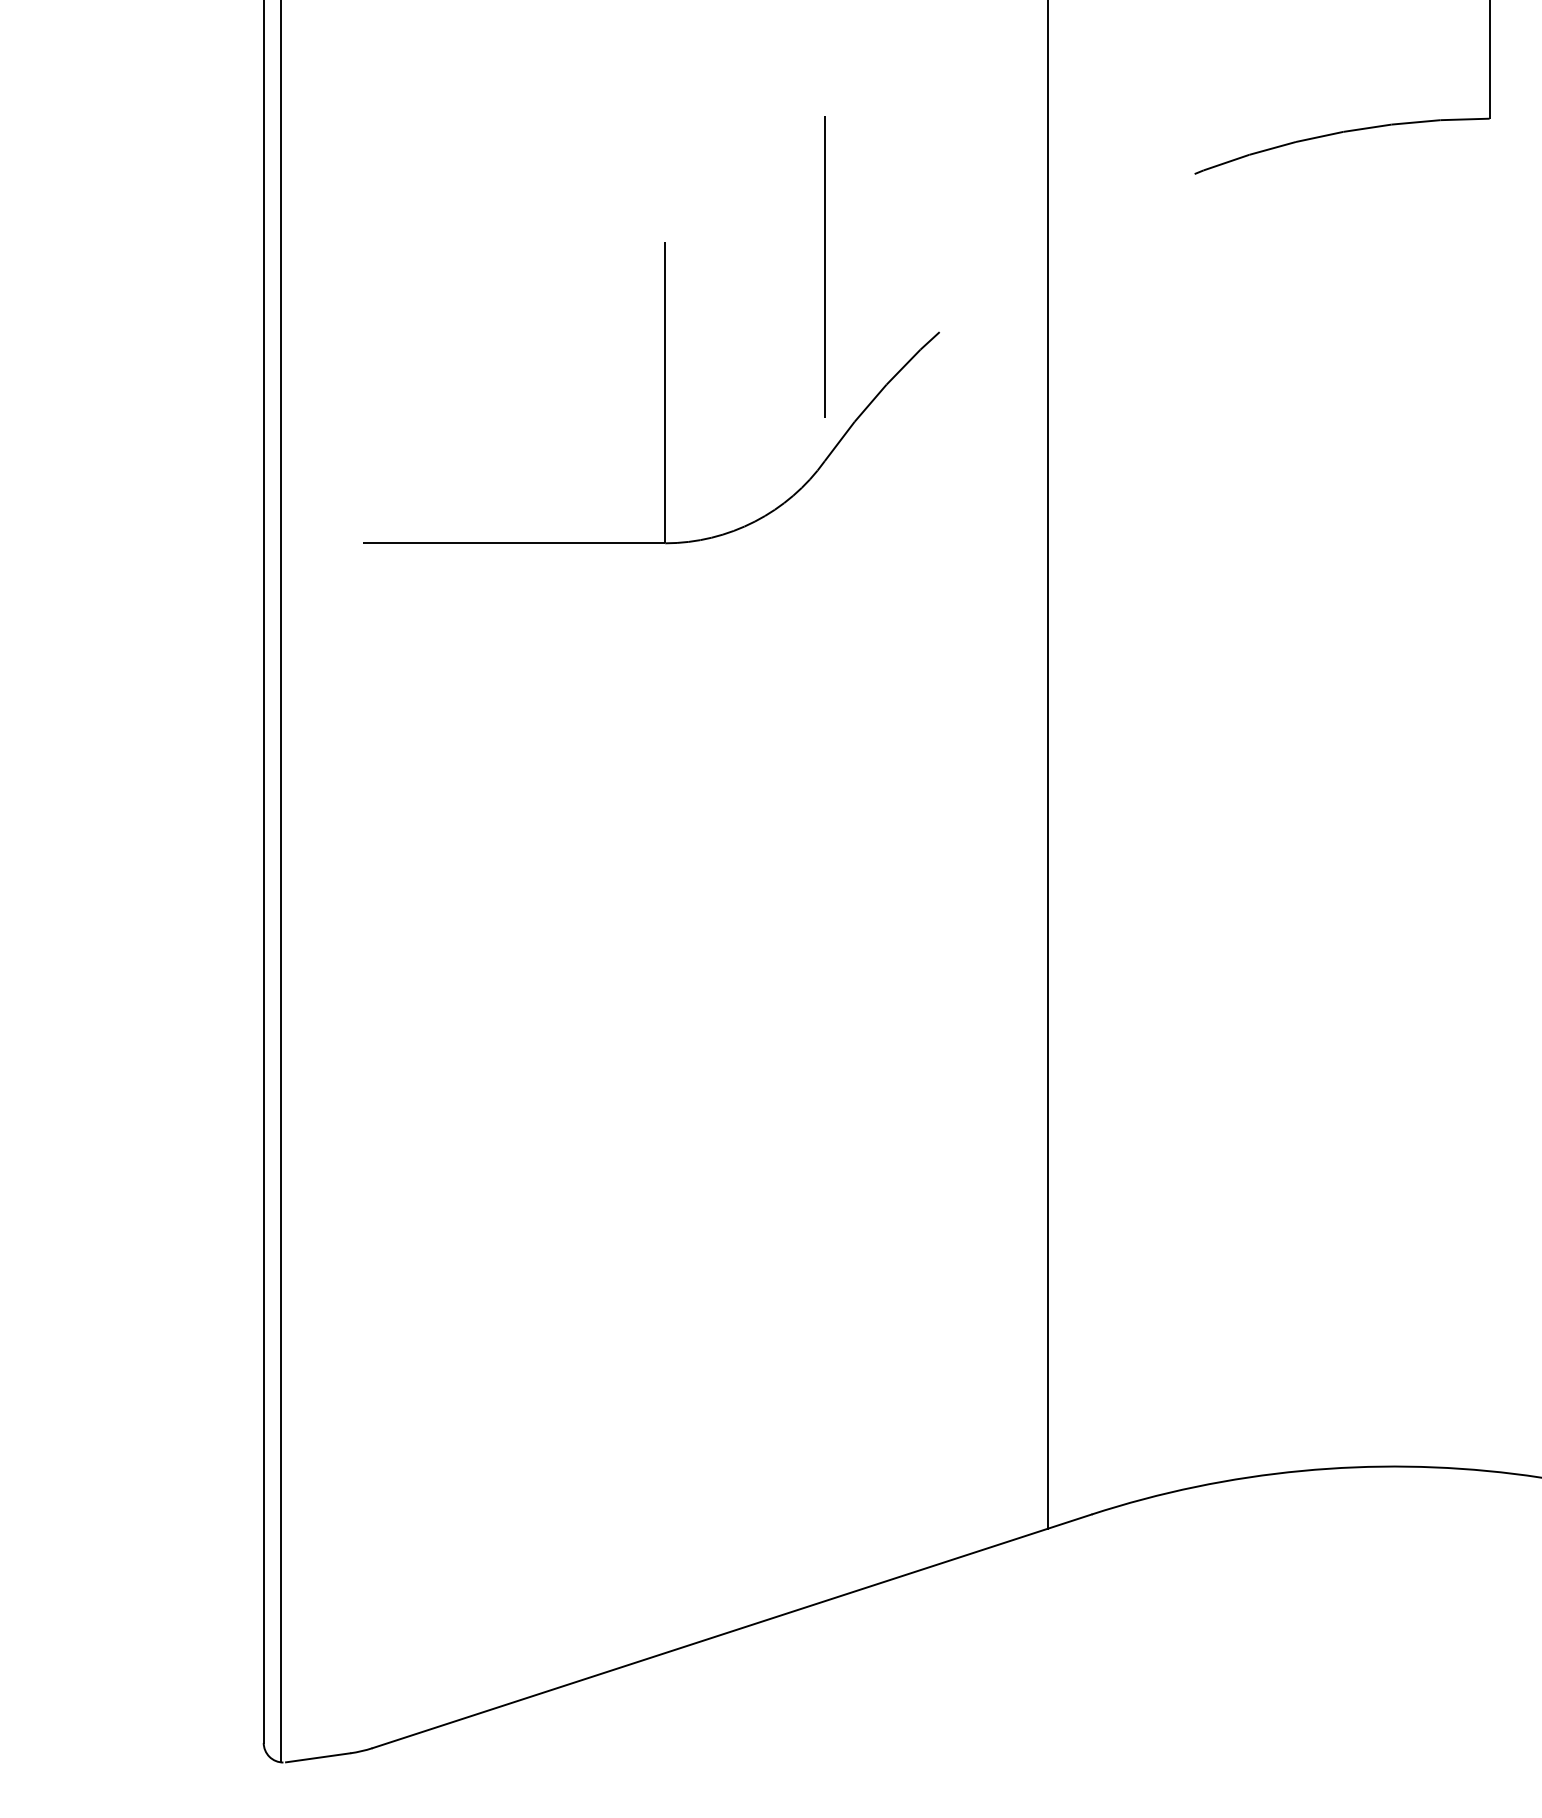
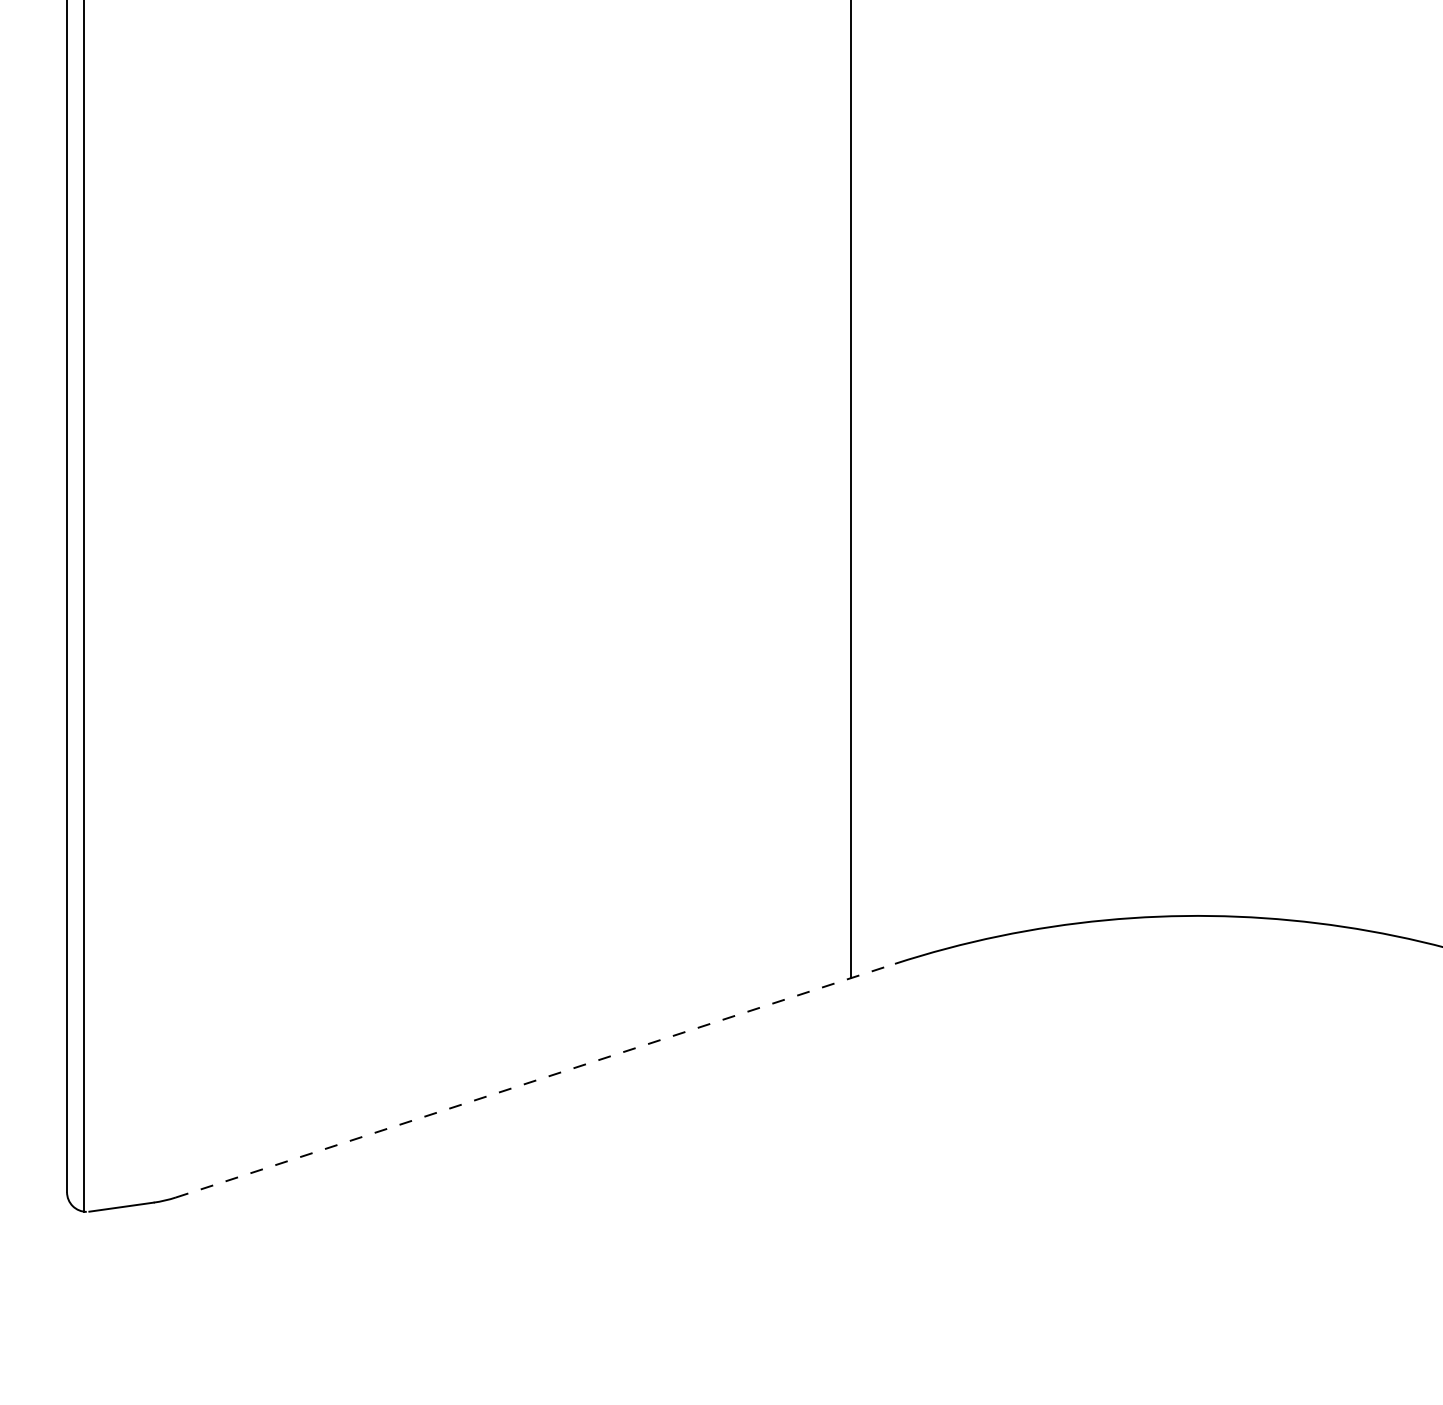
line: (732, 1631) -> (535, 1080), solid -> dashed

